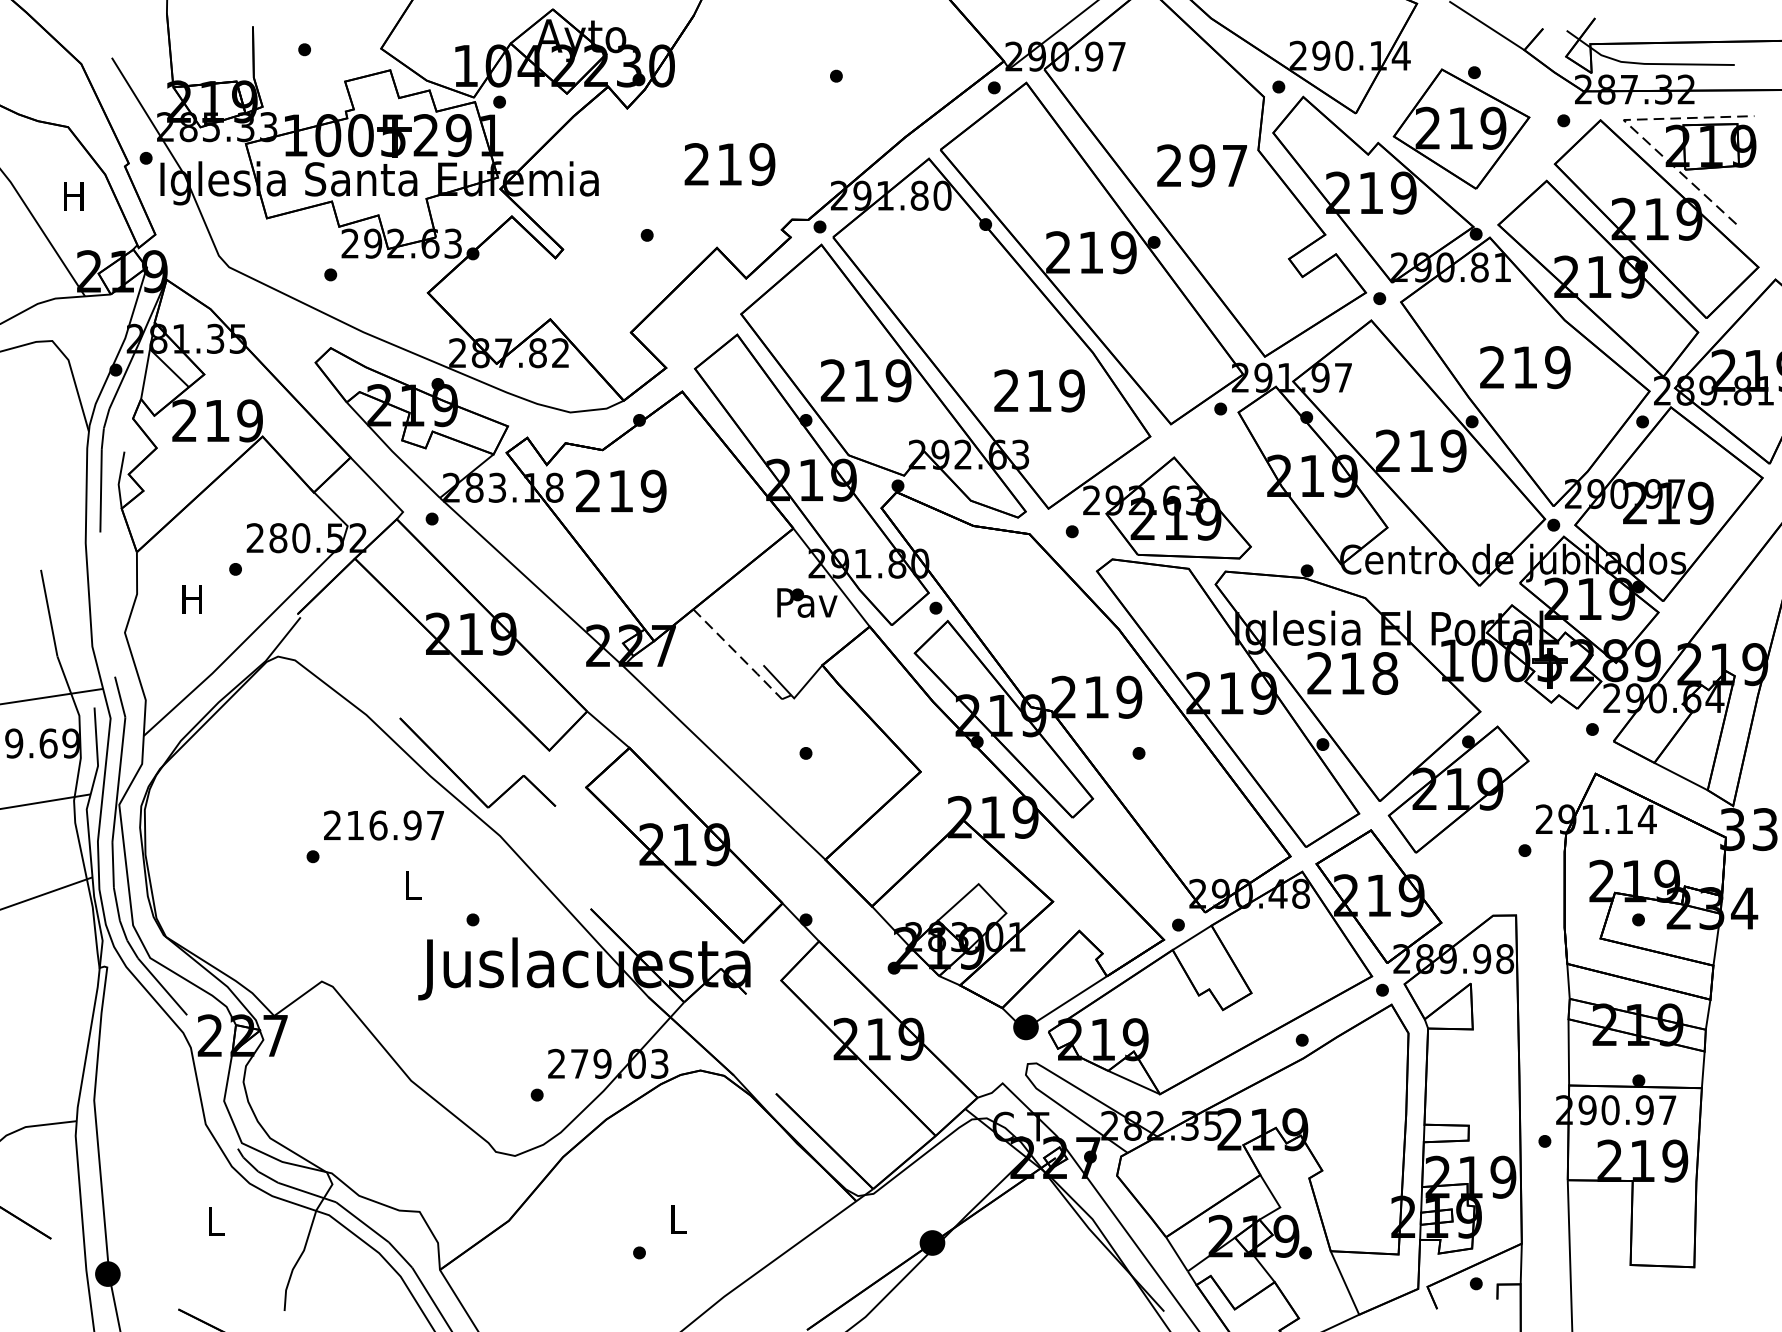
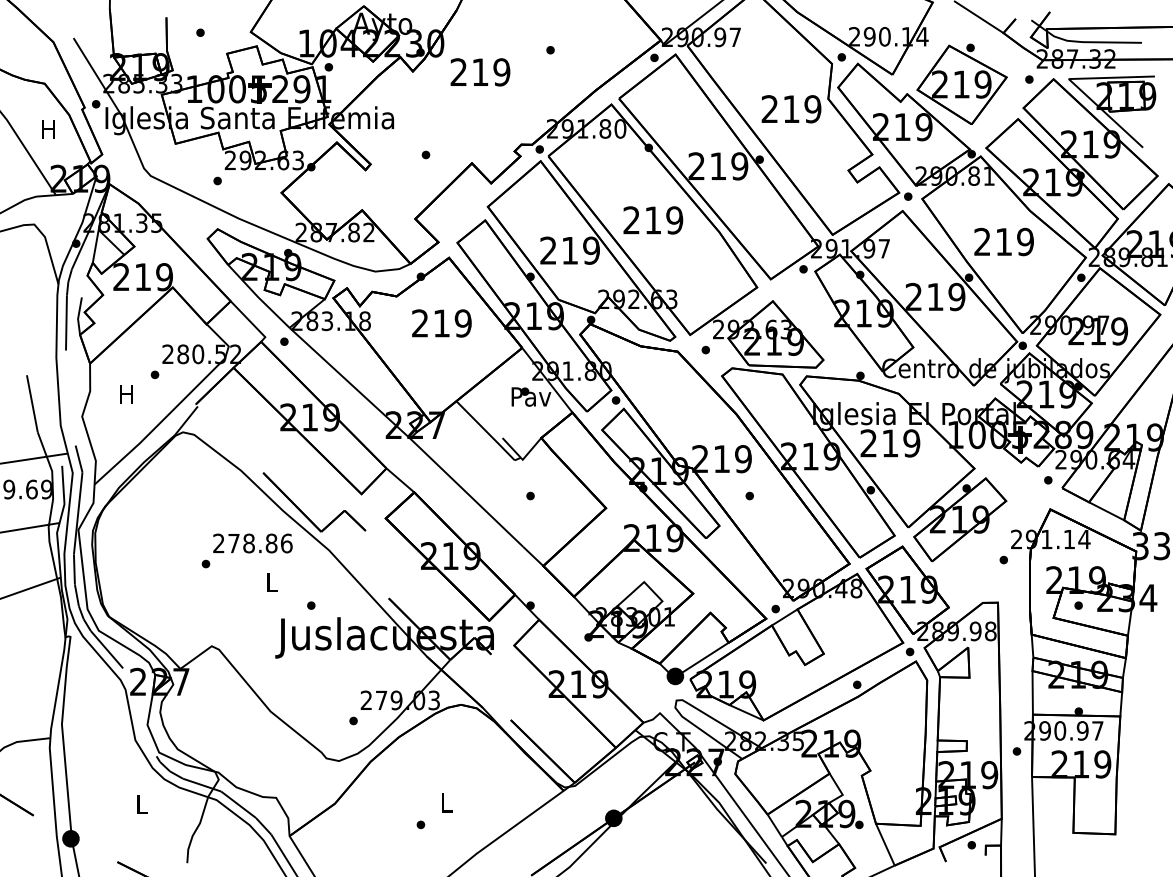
line: (1630, 126) -> (1073, 83), dashed -> solid
text: (729, 164) -> (480, 72), moved
text: (1219, 166) -> (802, 109), 297 -> 219
text: (1039, 391) -> (653, 220), moved
text: (620, 491) -> (441, 323), moved
line: (739, 655) -> (486, 431), dashed -> solid
text: (1384, 673) -> (911, 443), 218 -> 219
text: (395, 825) -> (260, 543), 216.97 -> 278.86

